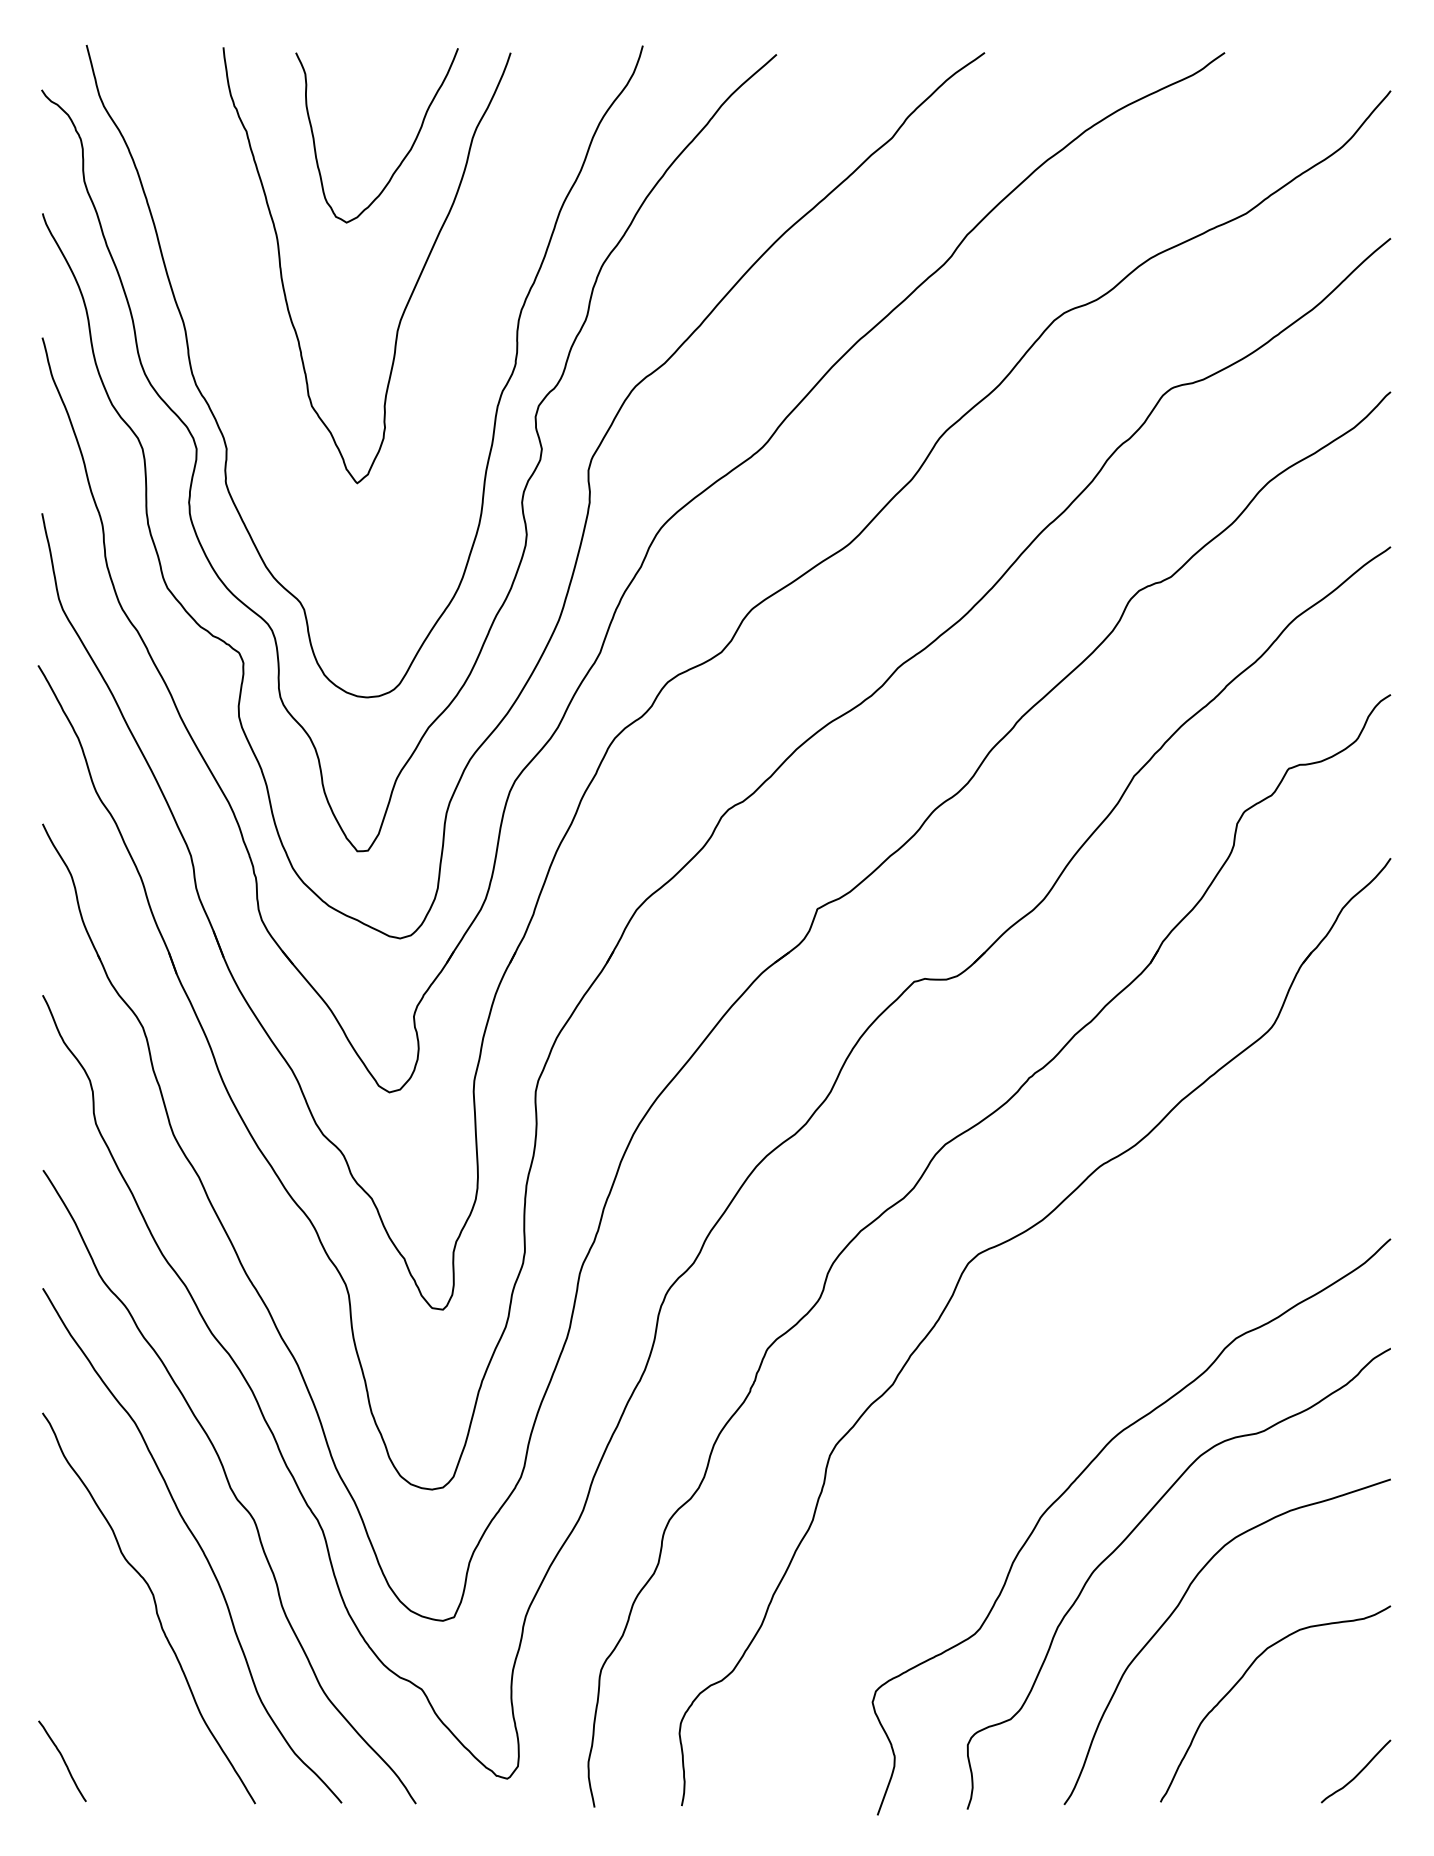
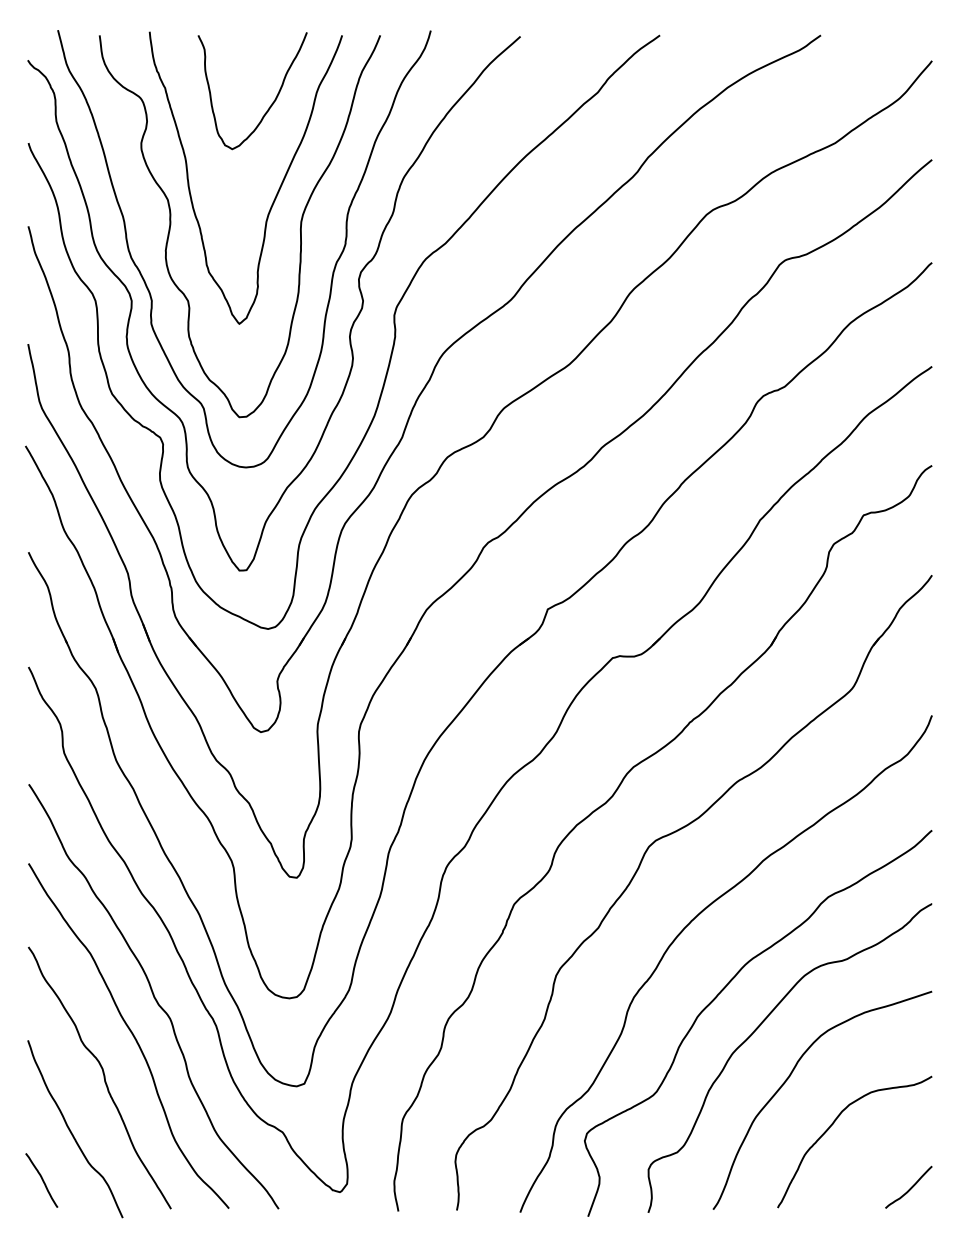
curve: (448, 337) -> (300, 226), added
curve: (1019, 1389) -> (683, 931), added
curve: (108, 1689) -> (72, 1132), added

